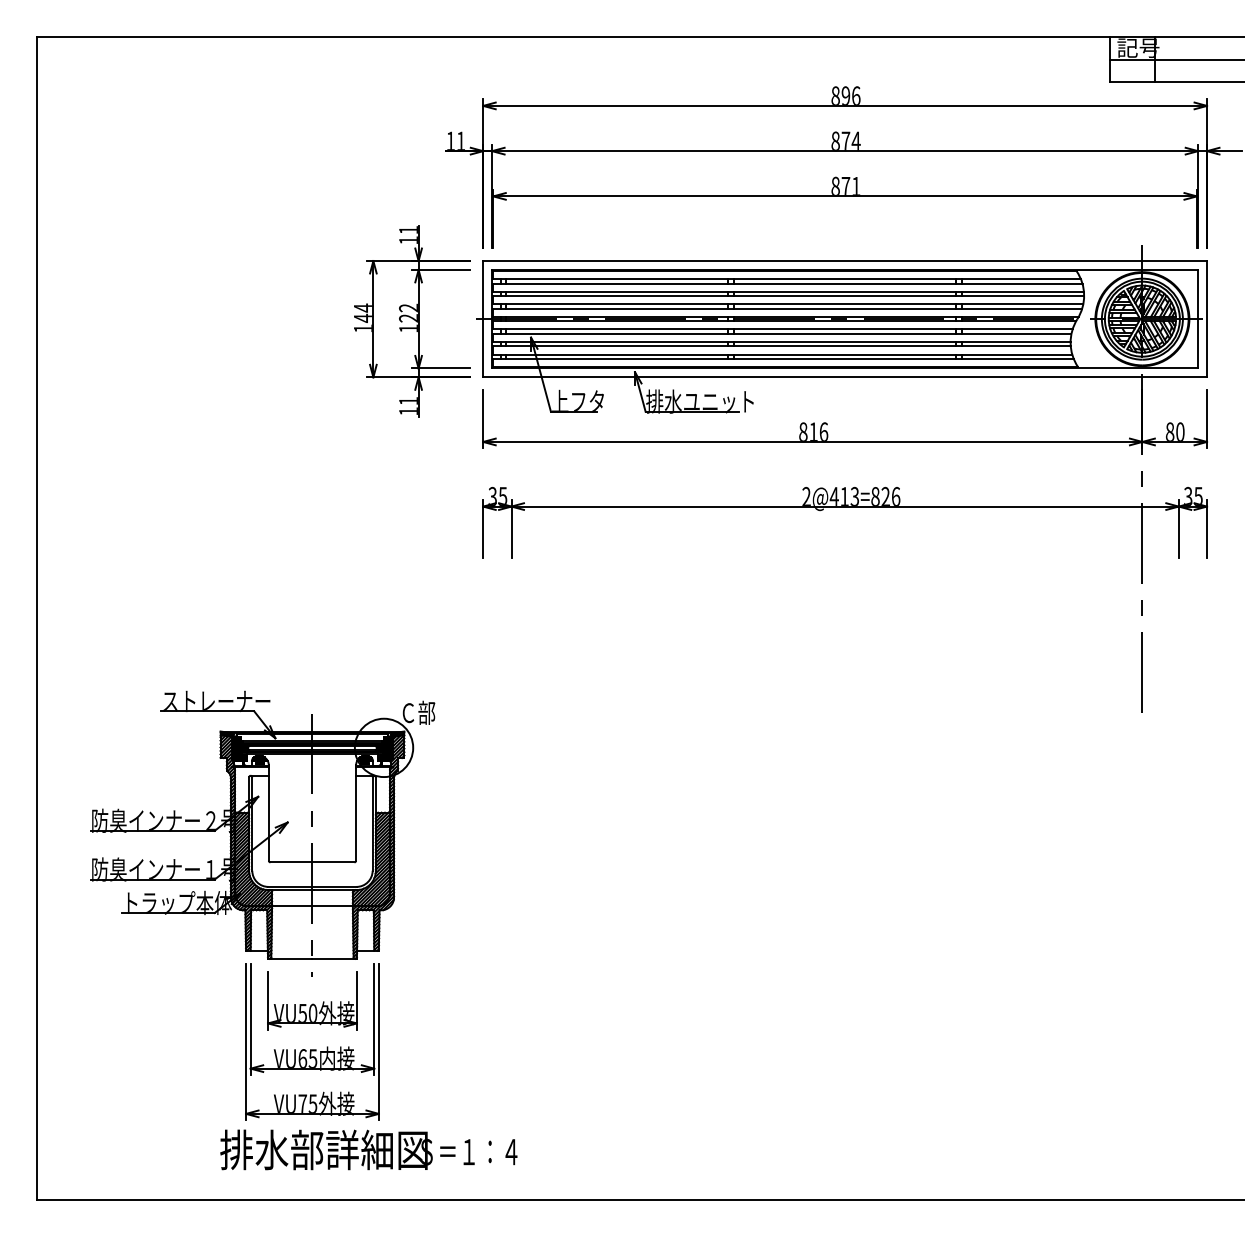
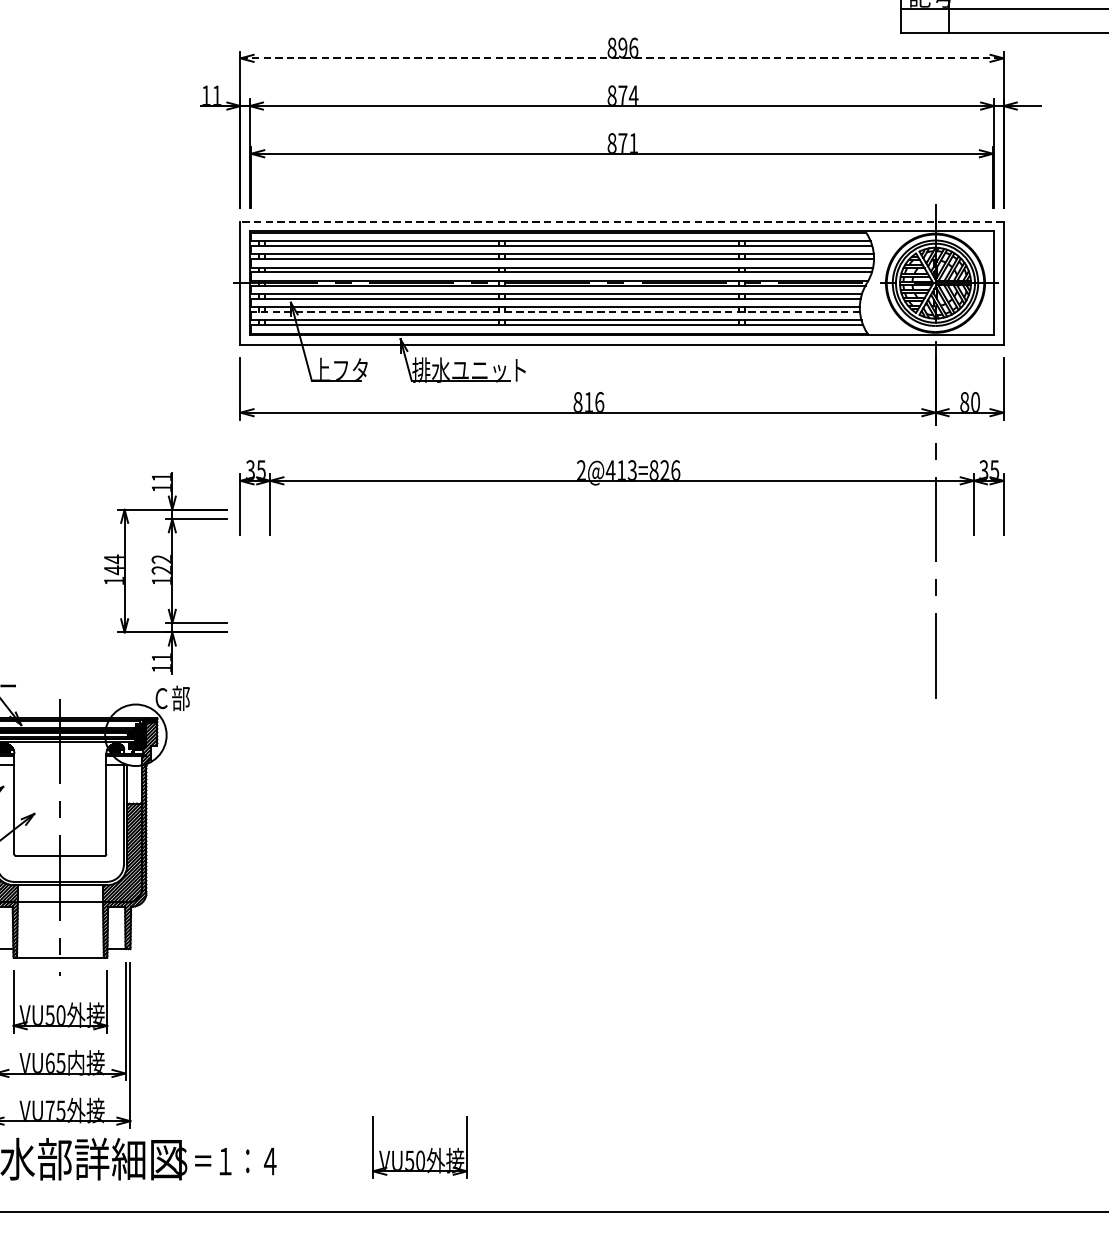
line: (845, 105) -> (622, 57), solid -> dashed
line: (845, 261) -> (622, 222), solid -> dashed
part: (412, 321) -> (165, 573), moved
line: (782, 346) -> (556, 312), solid -> dashed
part: (653, 1138) -> (420, 1147), added

